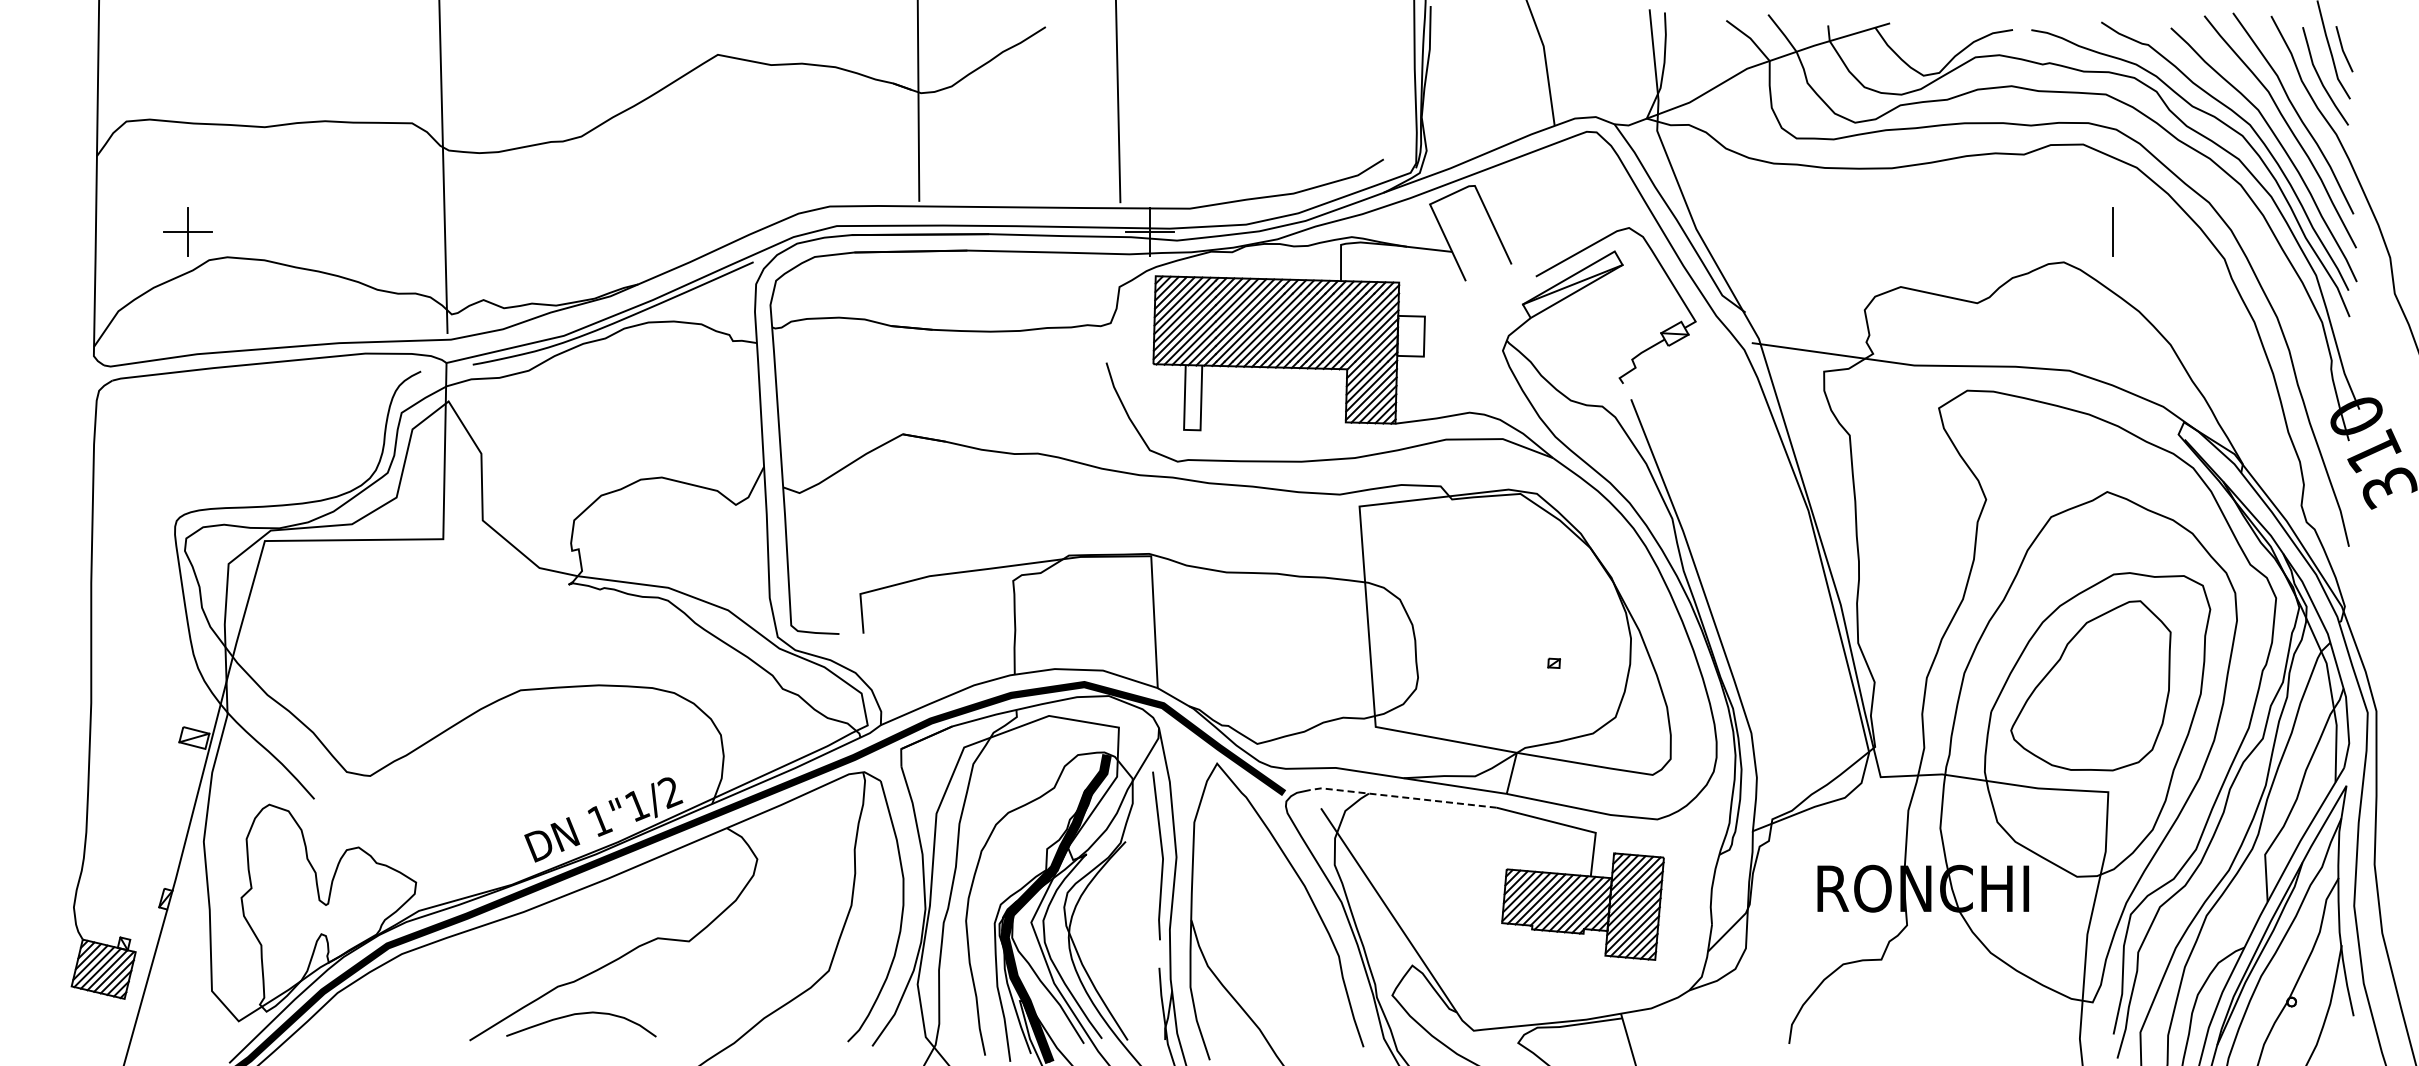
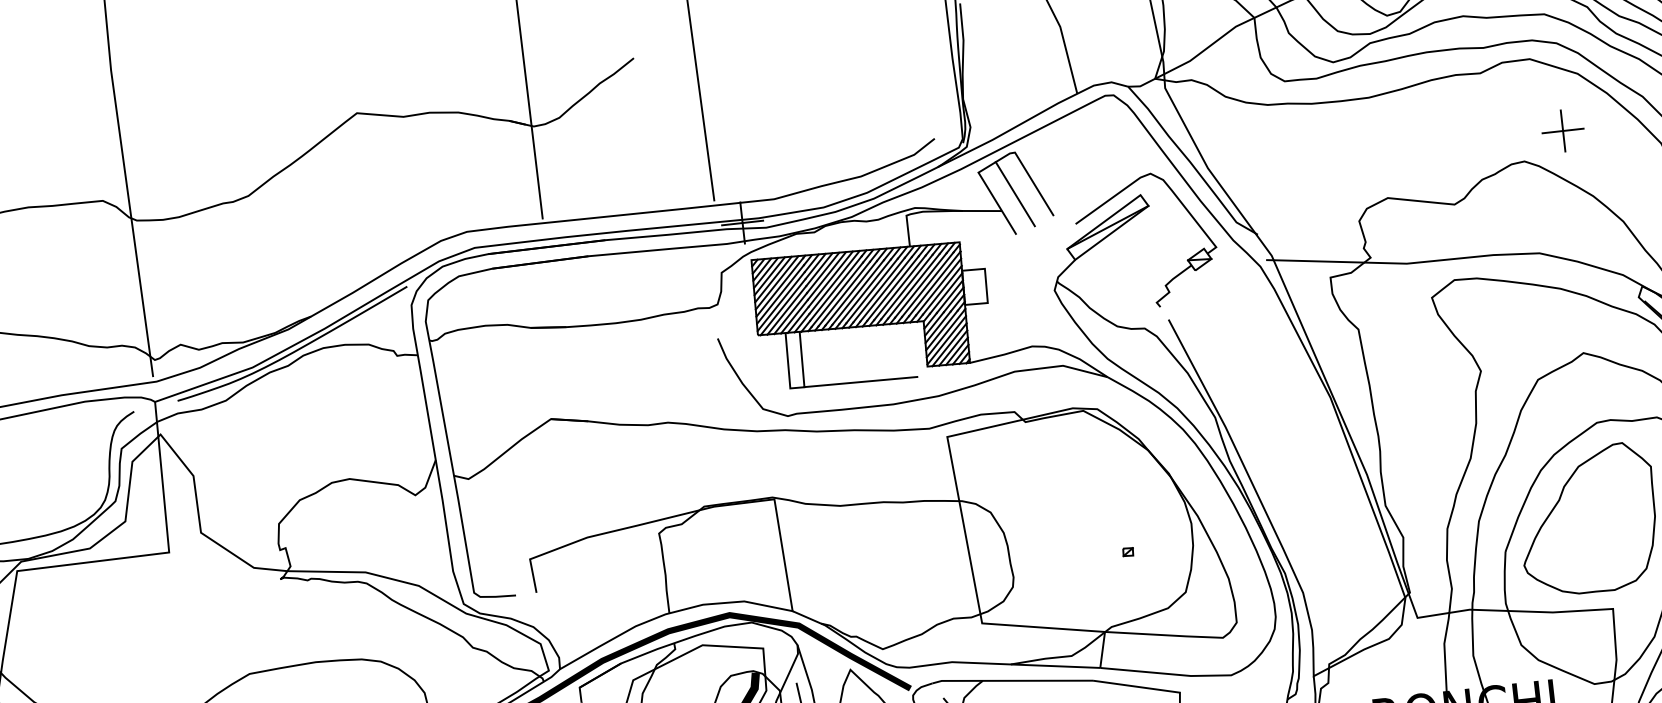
line: (2112, 232) -> (1563, 131), added
line: (1469, 233) -> (1014, 193), added
line: (1266, 431) -> (860, 381), added
line: (1402, 797) -> (1011, 680), dashed -> solid

